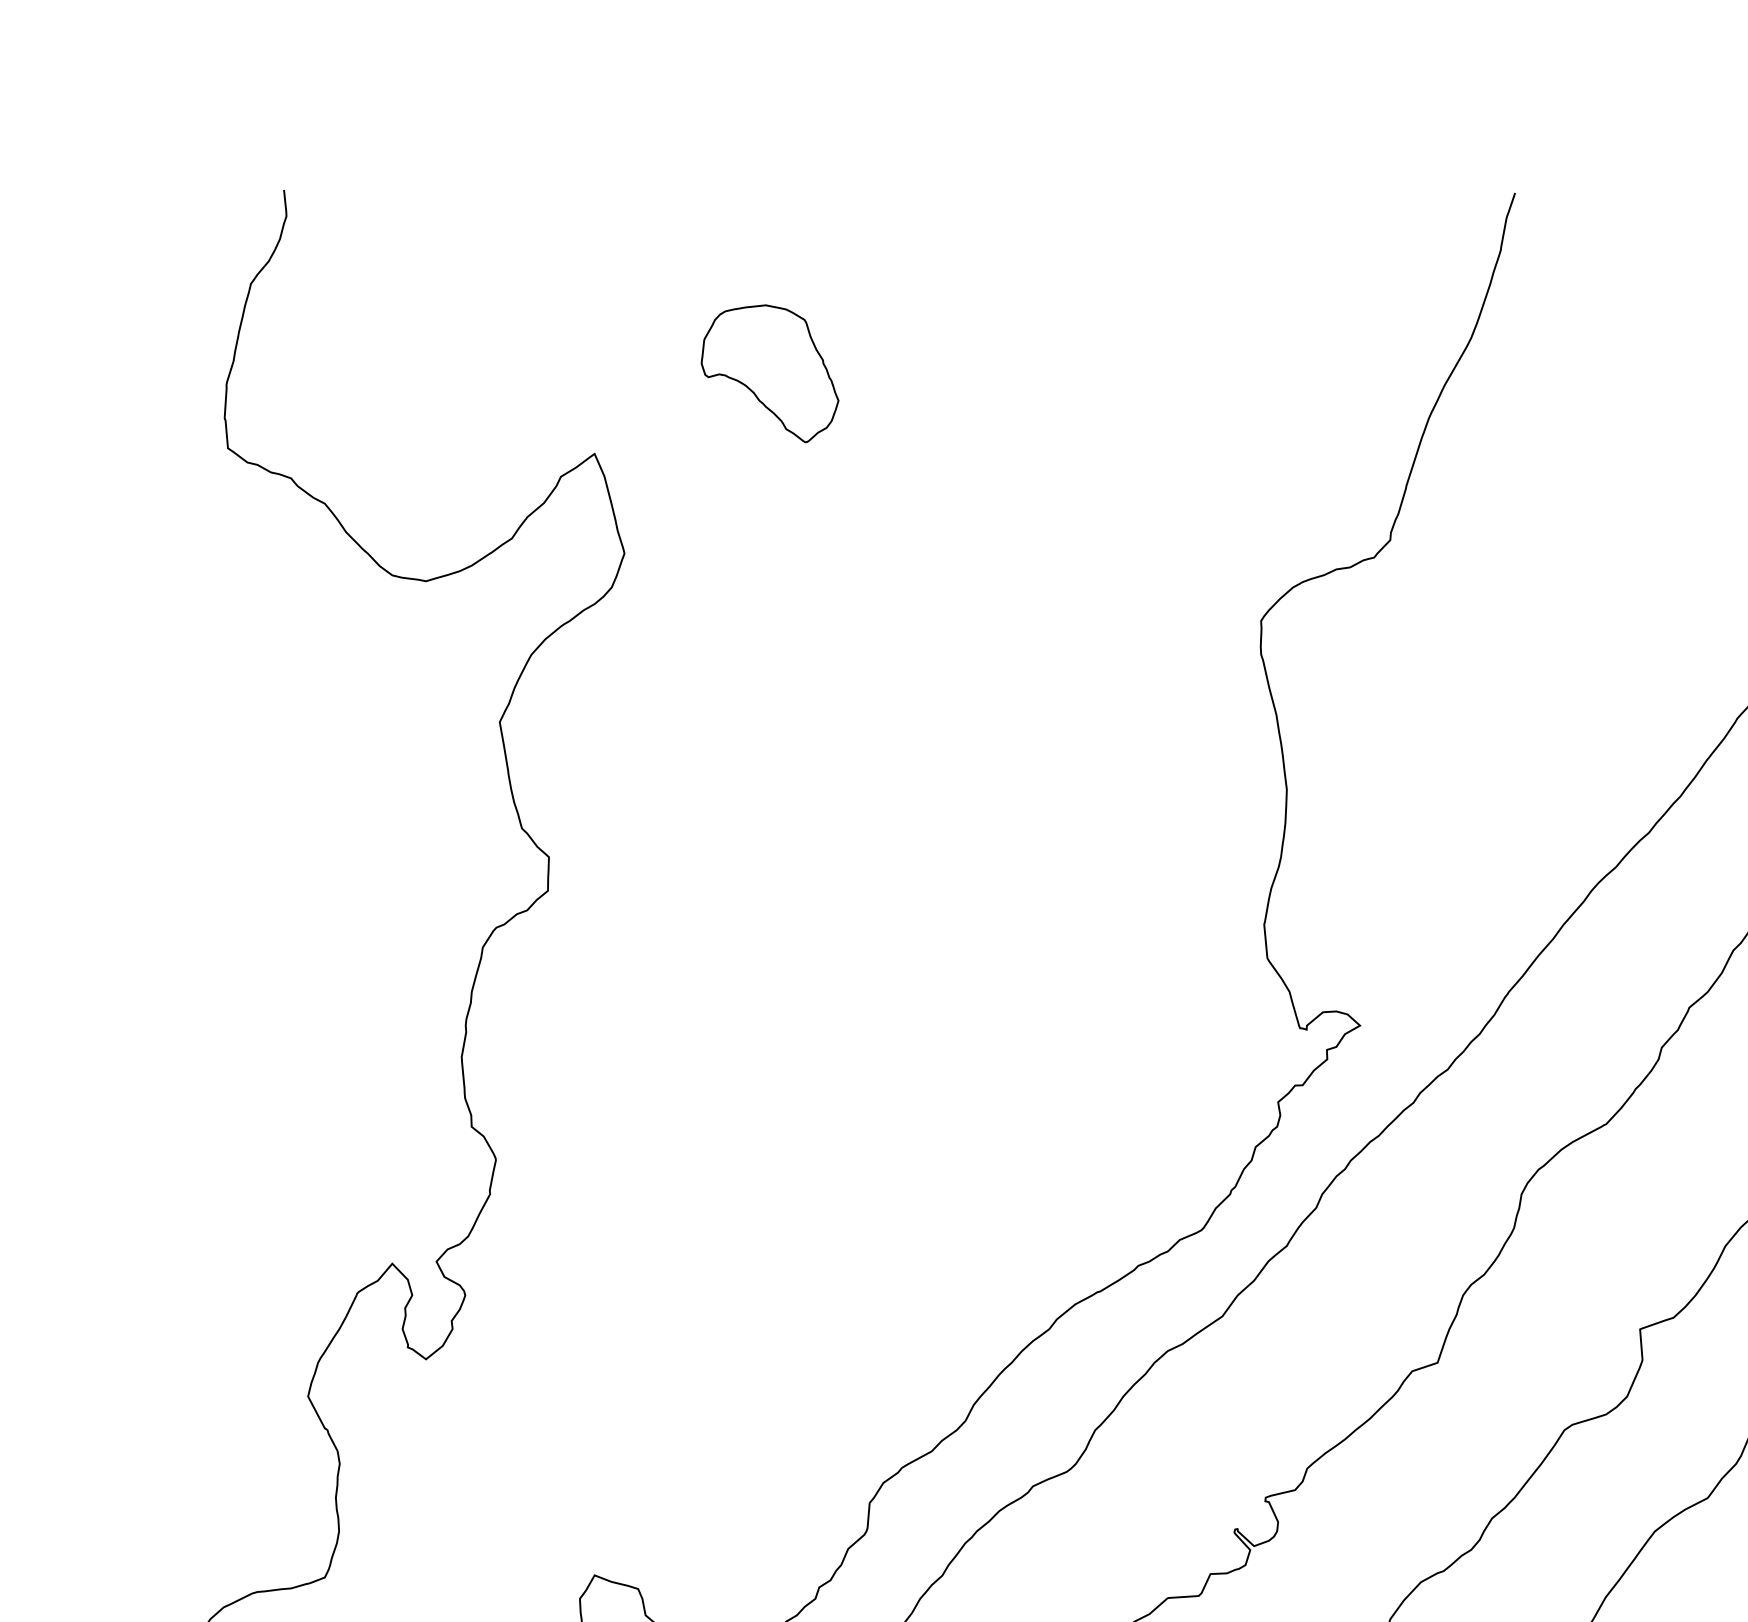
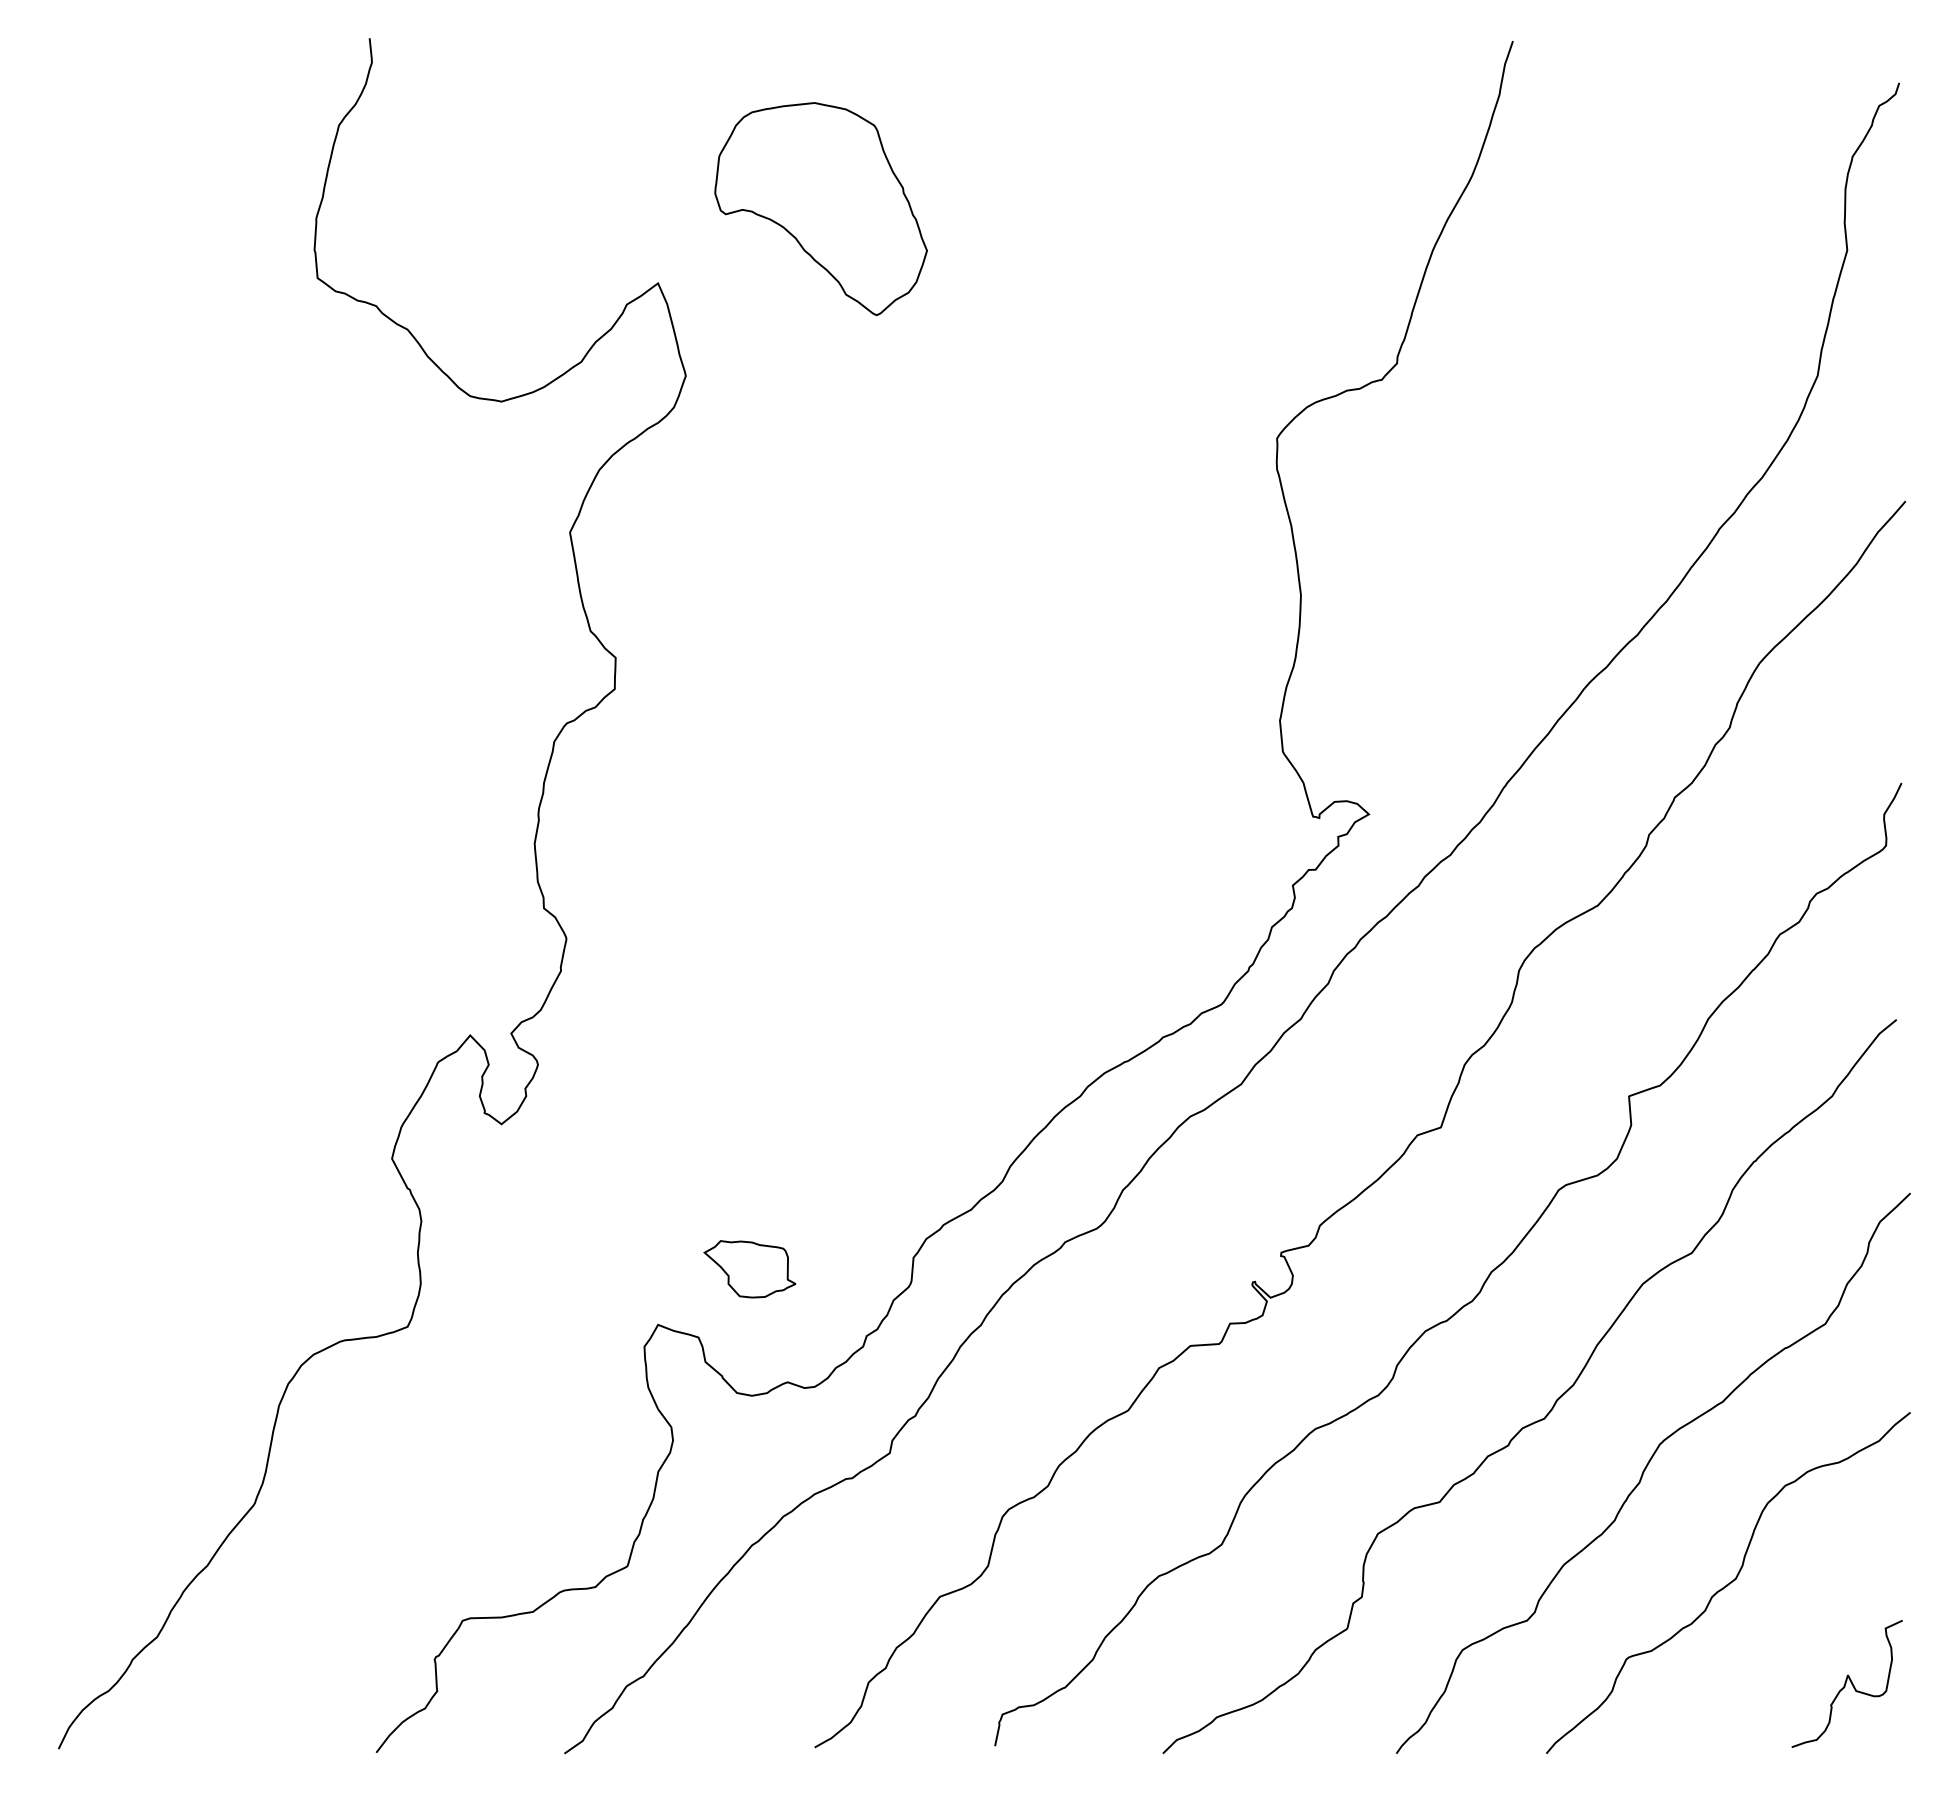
part: (769, 373) -> (820, 208), size x1.67
part: (693, 1515) -> (749, 1269), added

